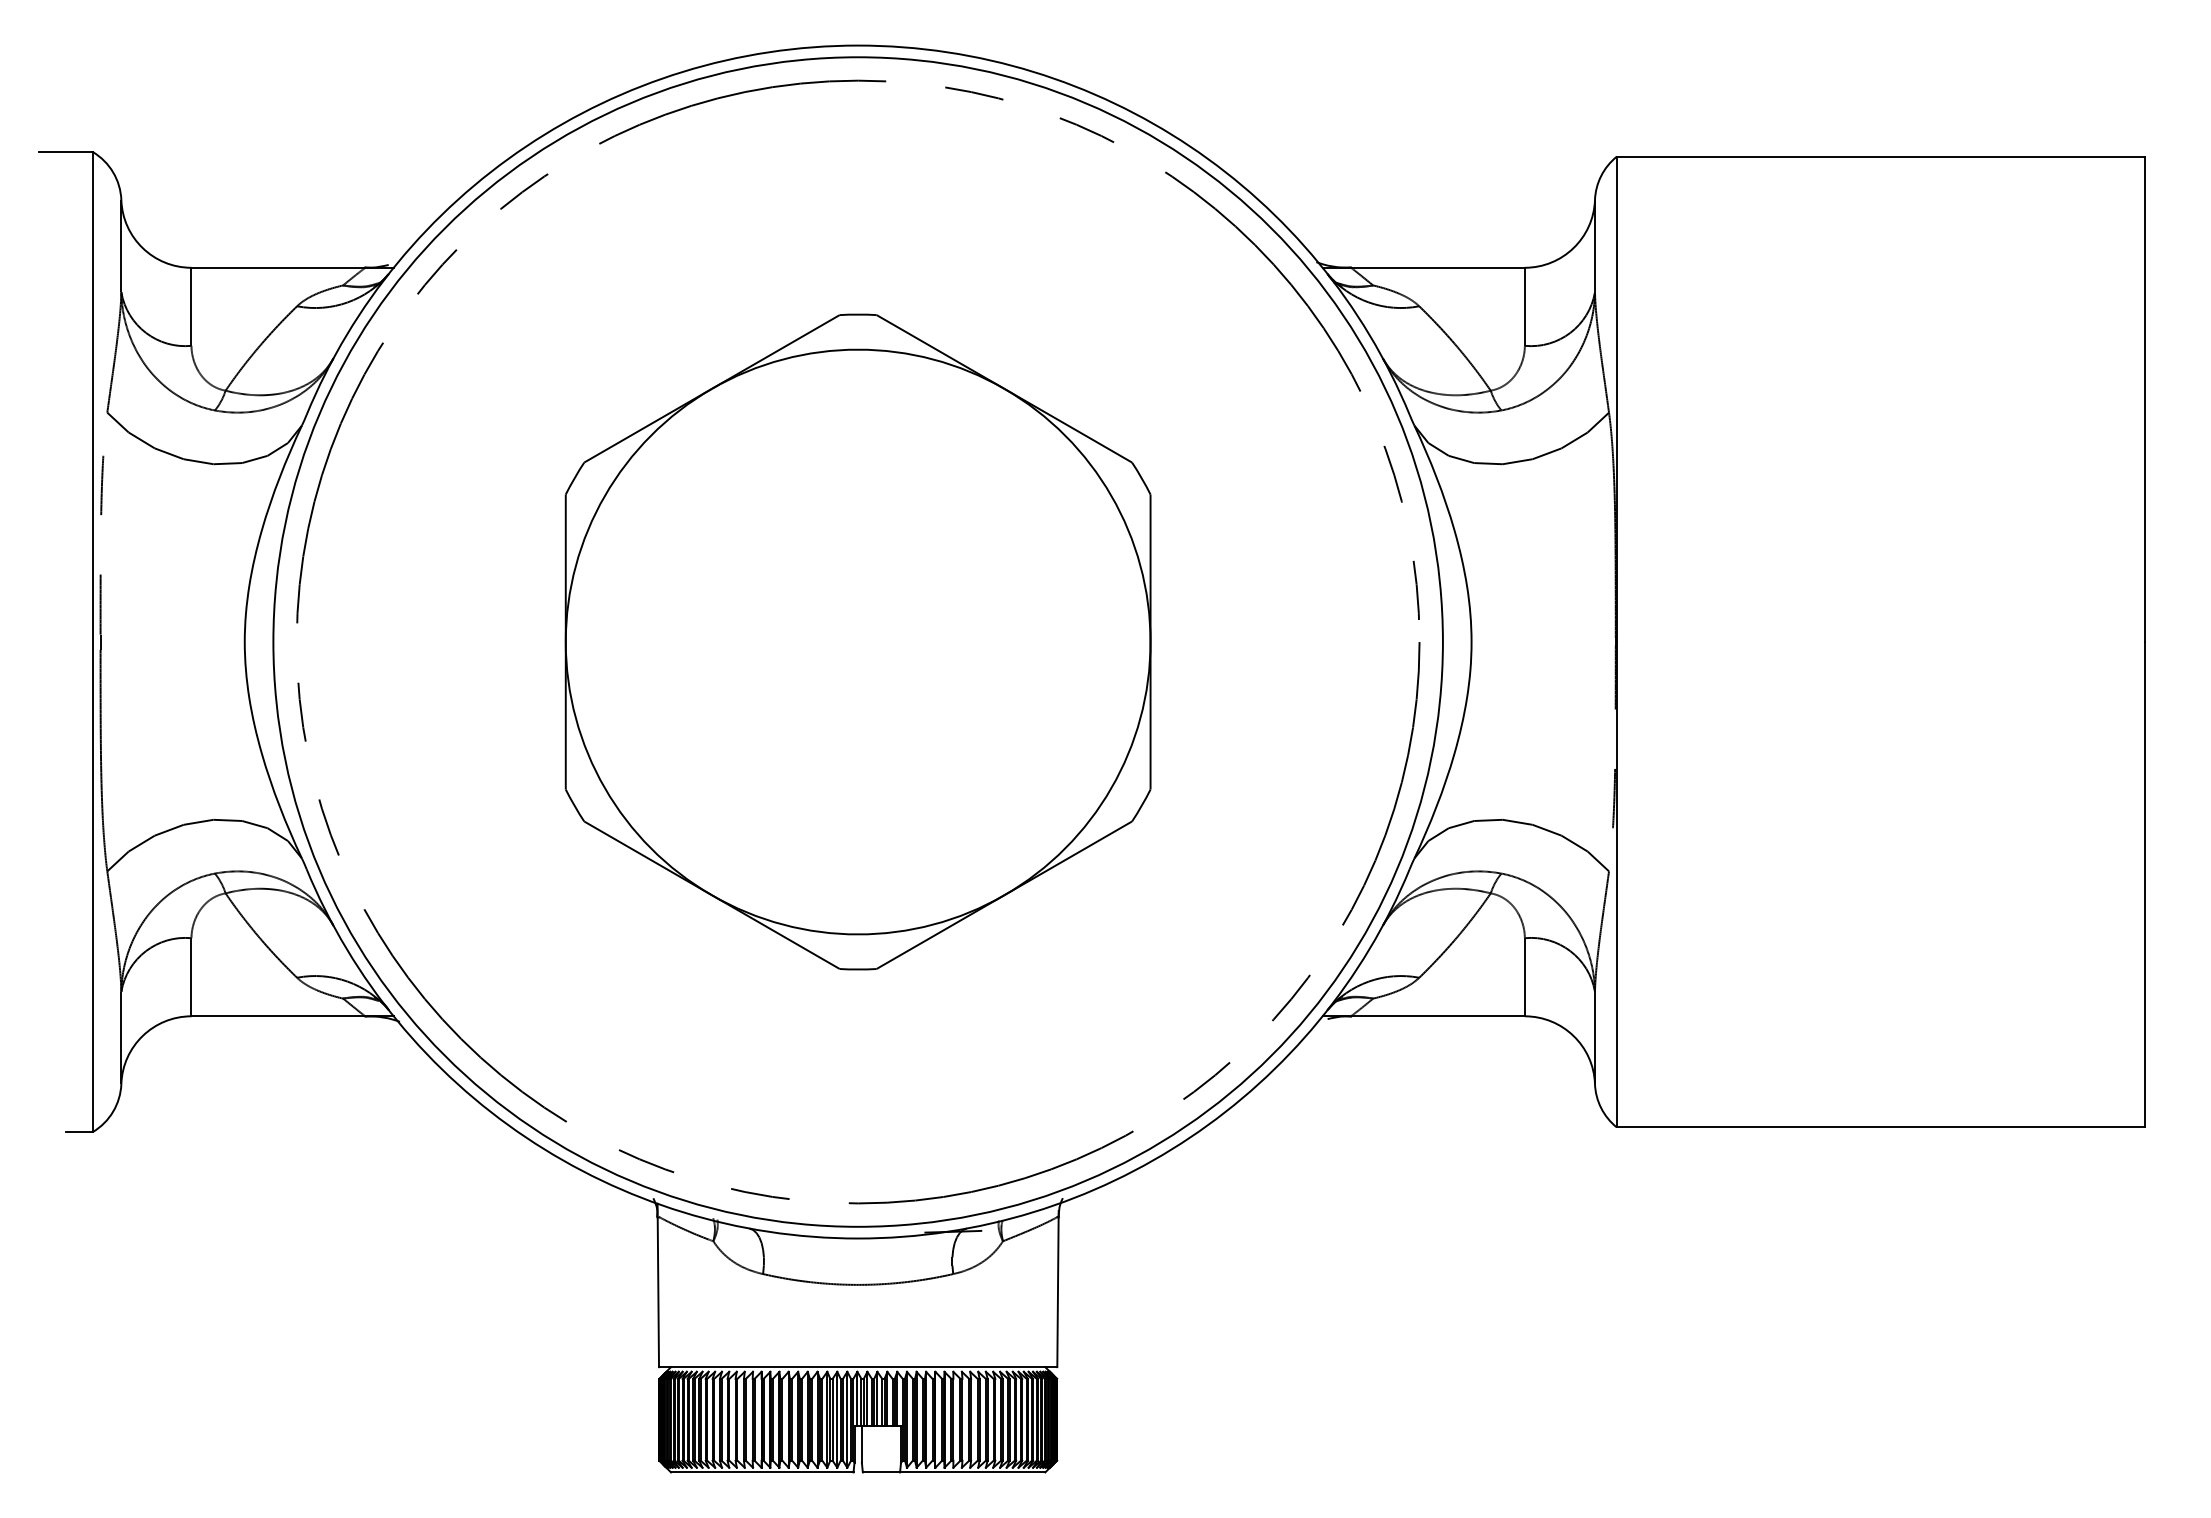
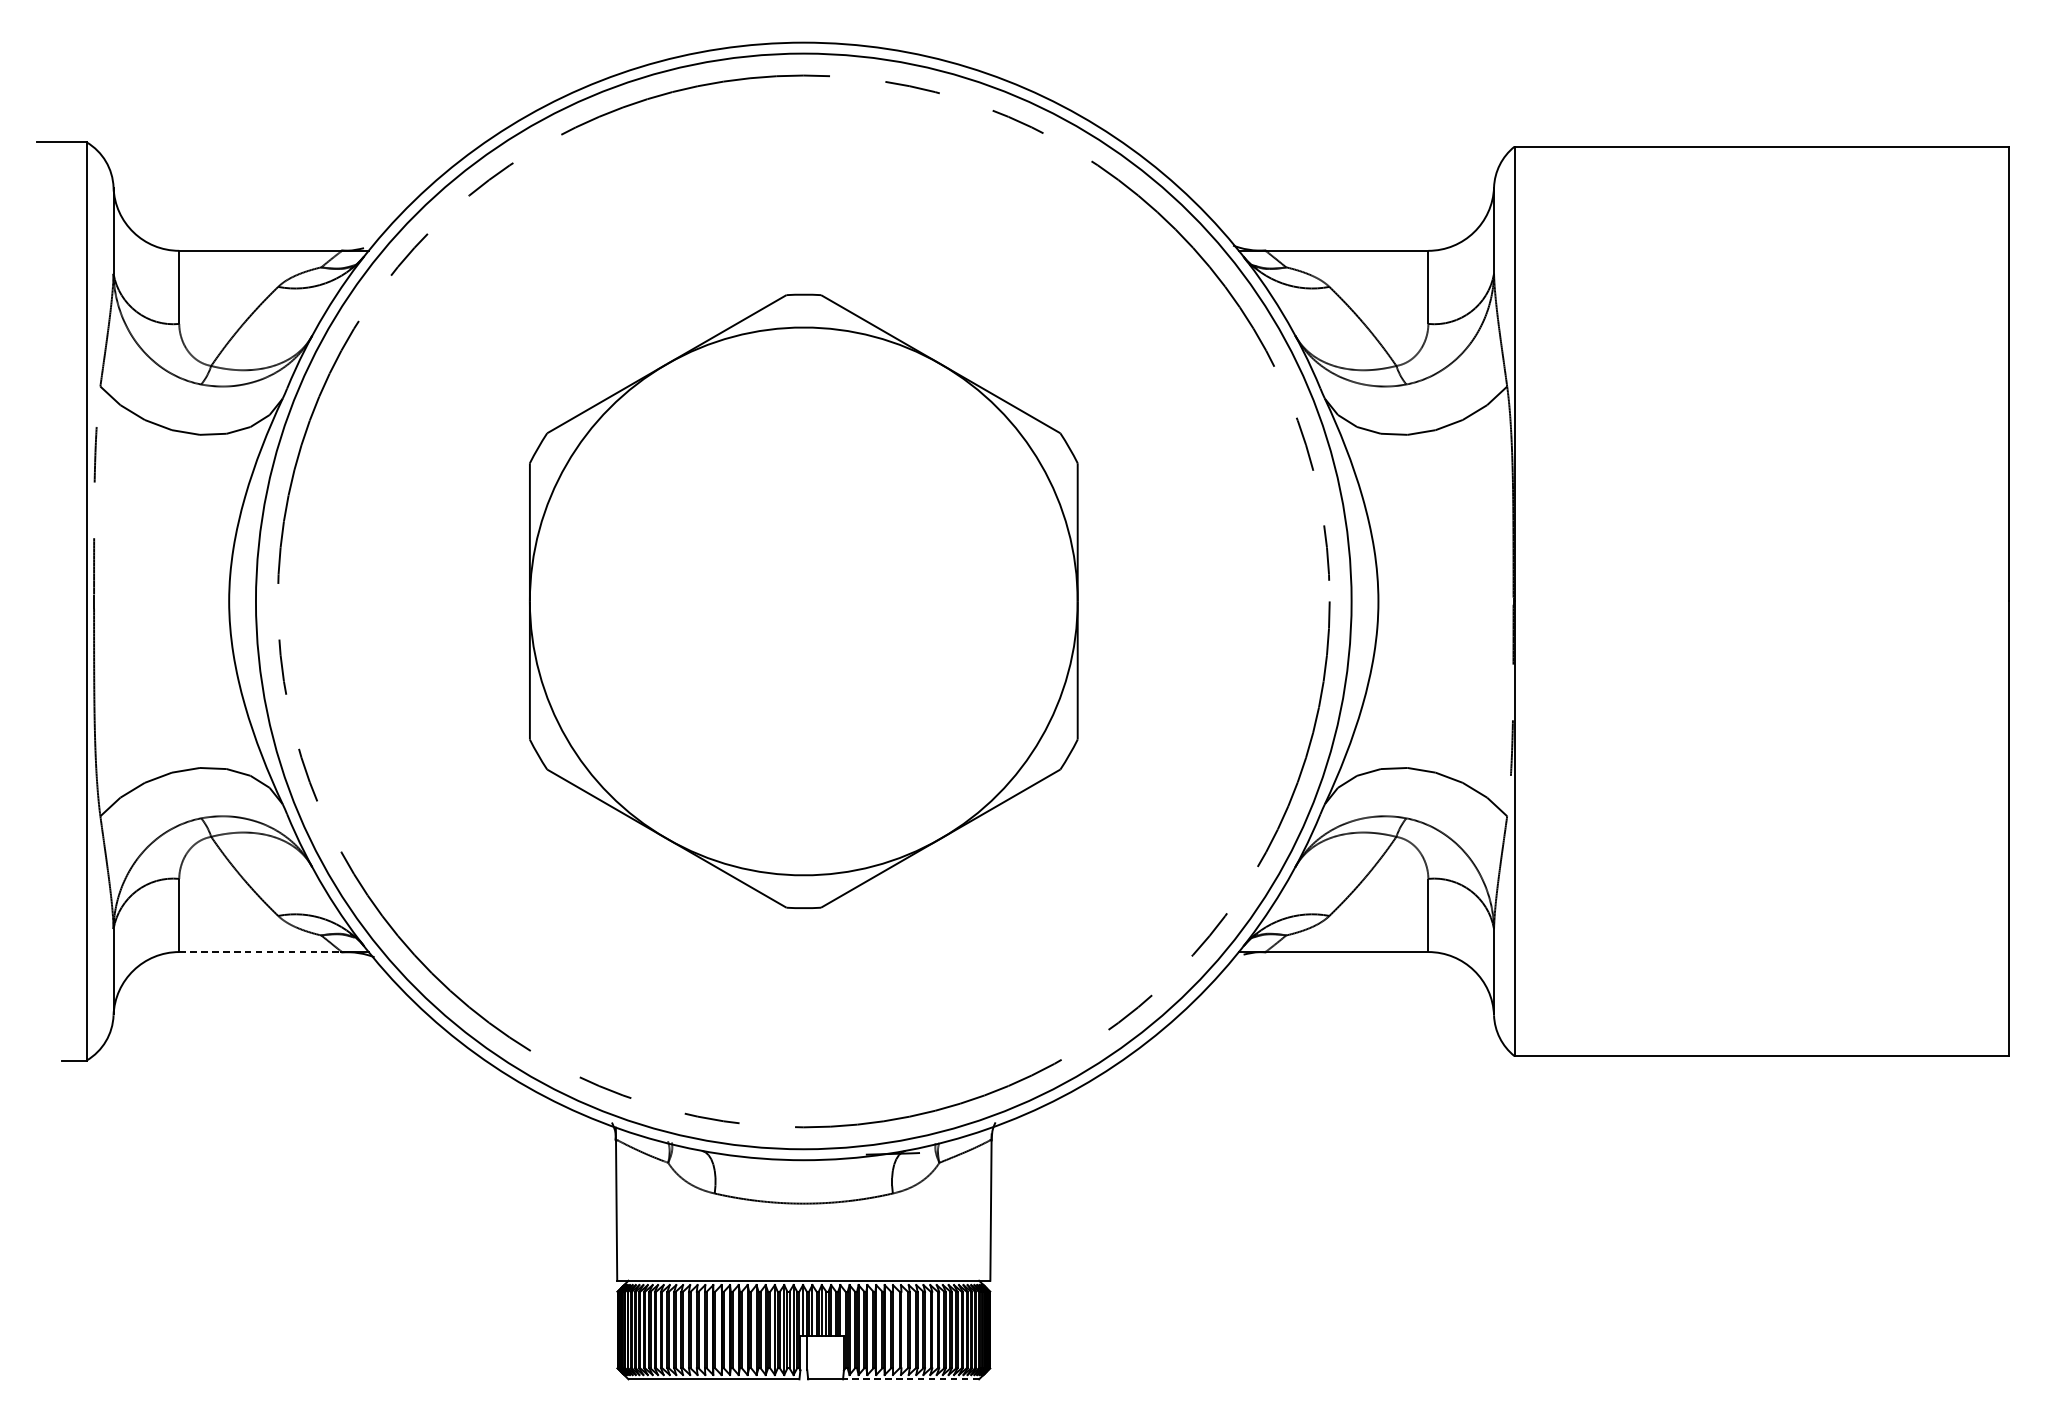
line: (278, 1016) -> (260, 952), solid -> dashed
line: (972, 1472) -> (910, 1379), solid -> dashed

